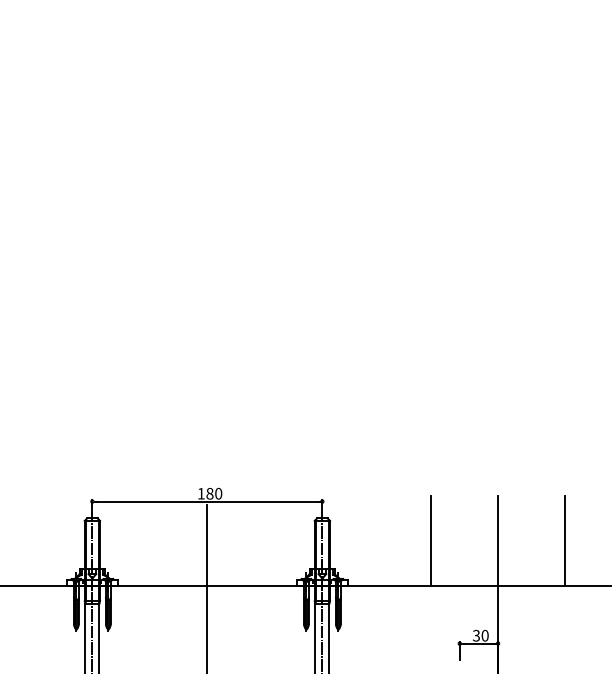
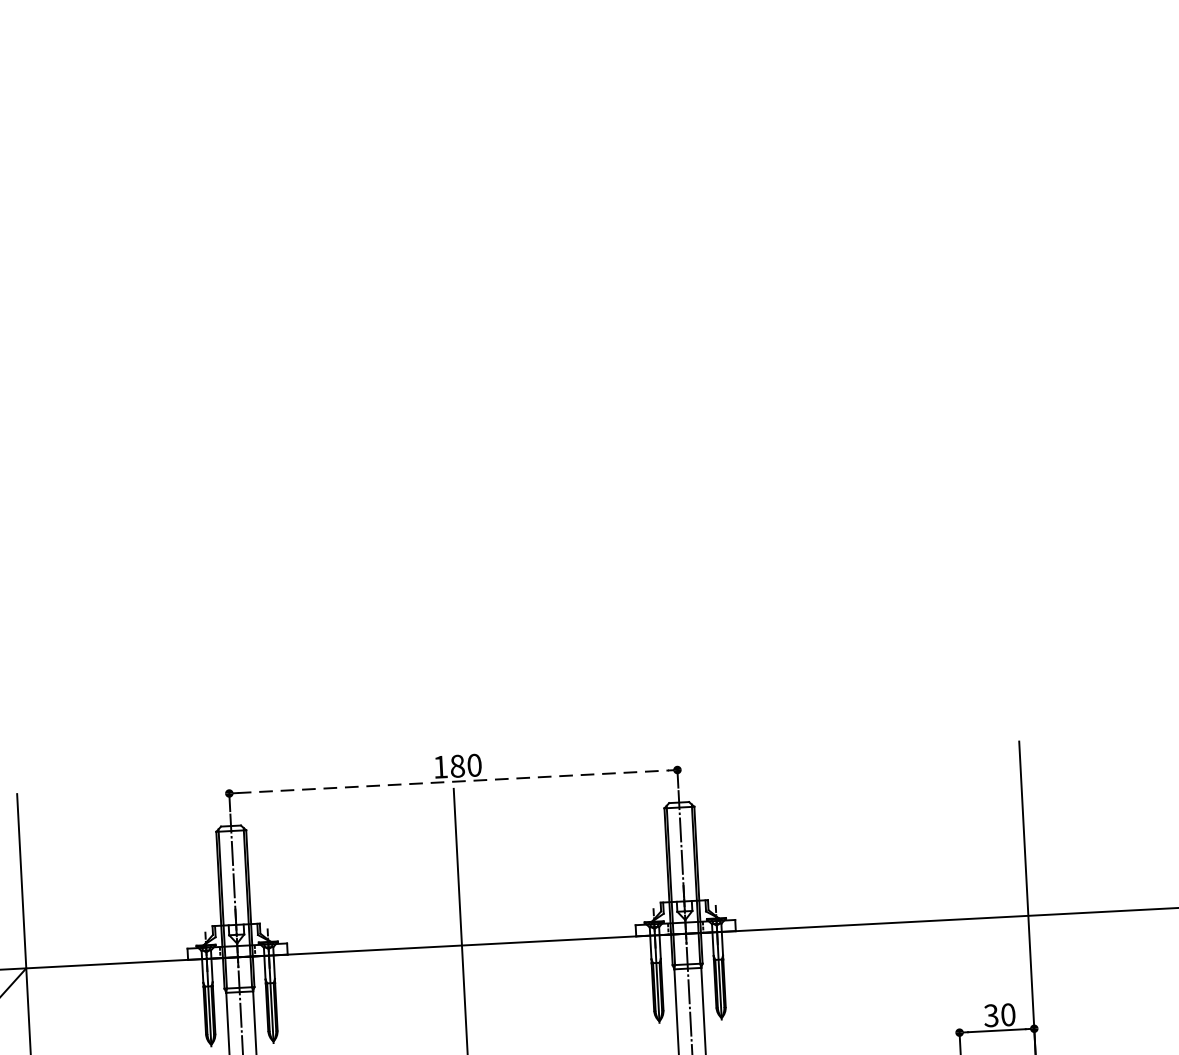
line: (207, 501) -> (453, 781), solid -> dashed
line: (431, 540) -> (894, 834), removed
line: (565, 540) -> (1155, 820), removed

